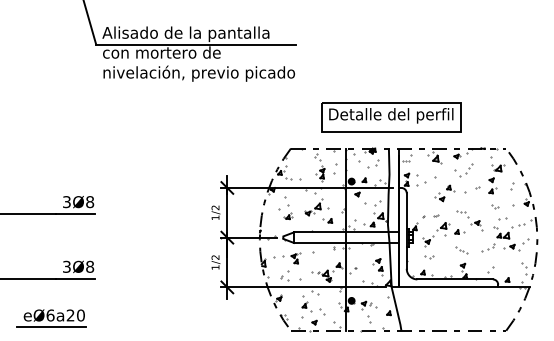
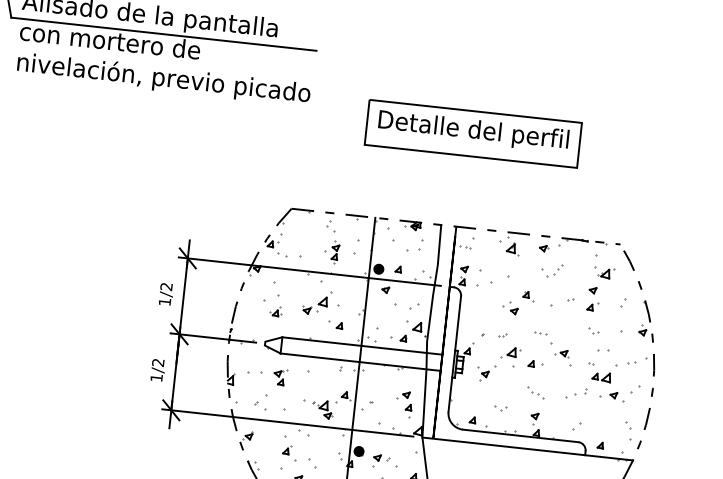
part: (391, 117) -> (473, 134), moved
part: (463, 170) -> (551, 270), size x0.7
part: (429, 257) -> (500, 409), moved

